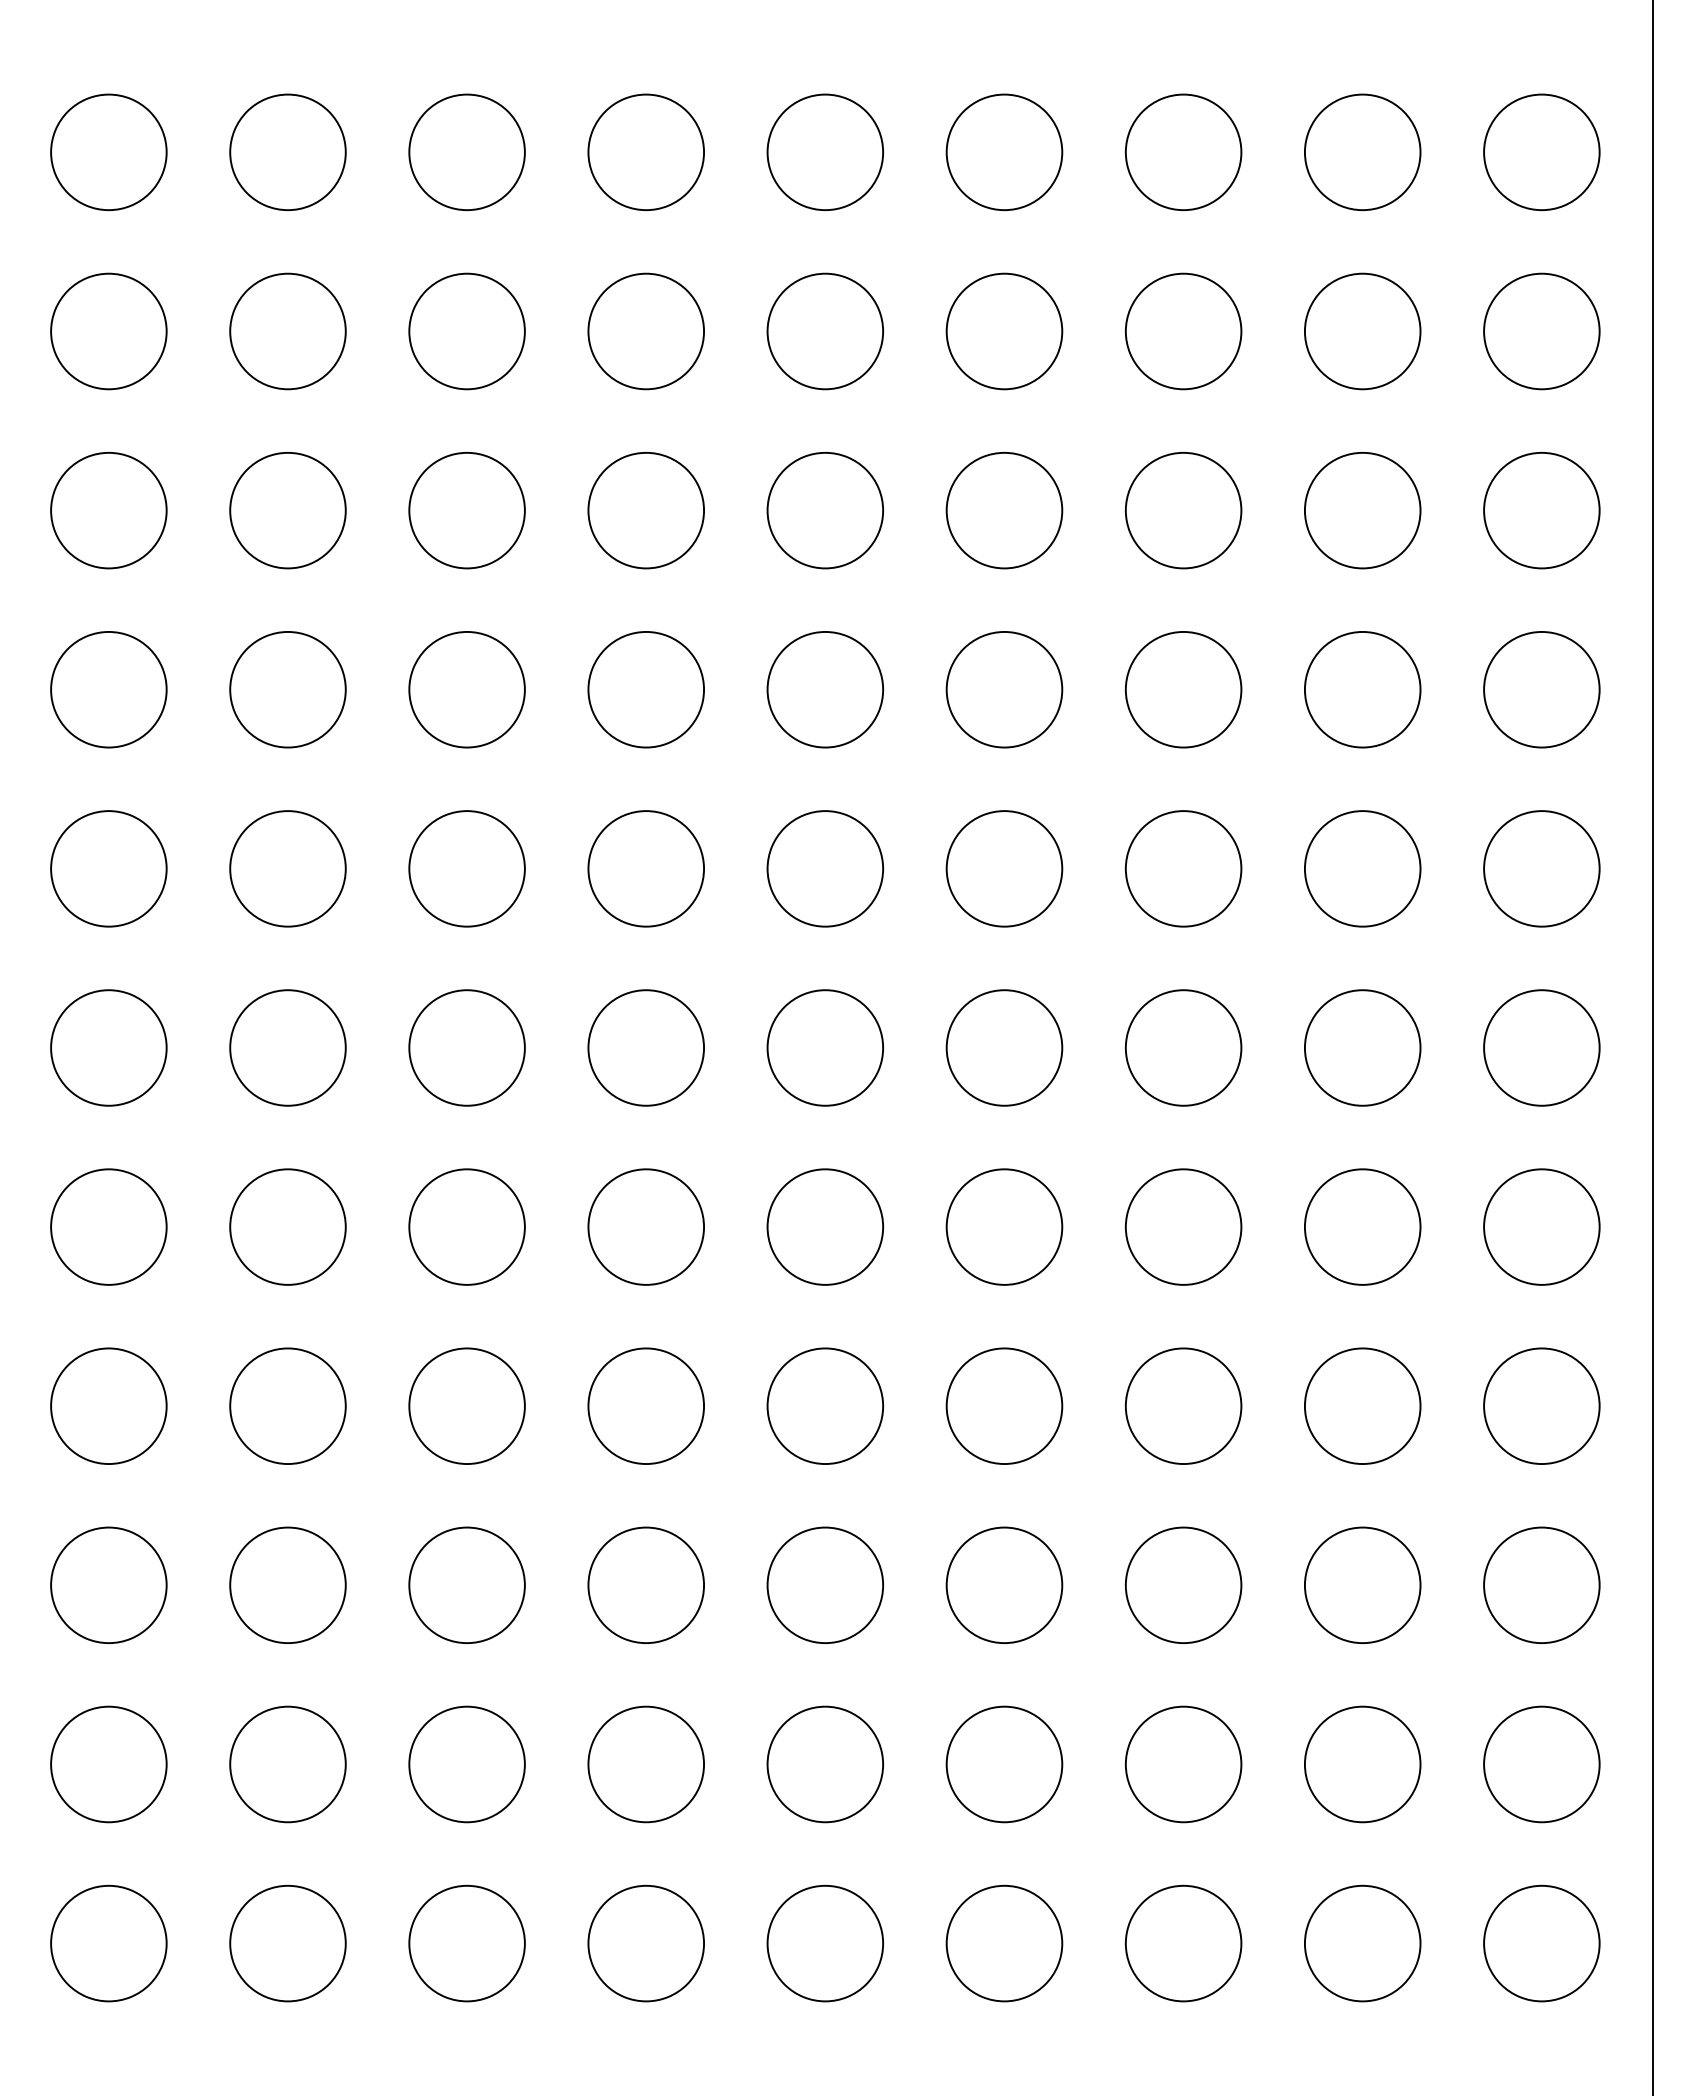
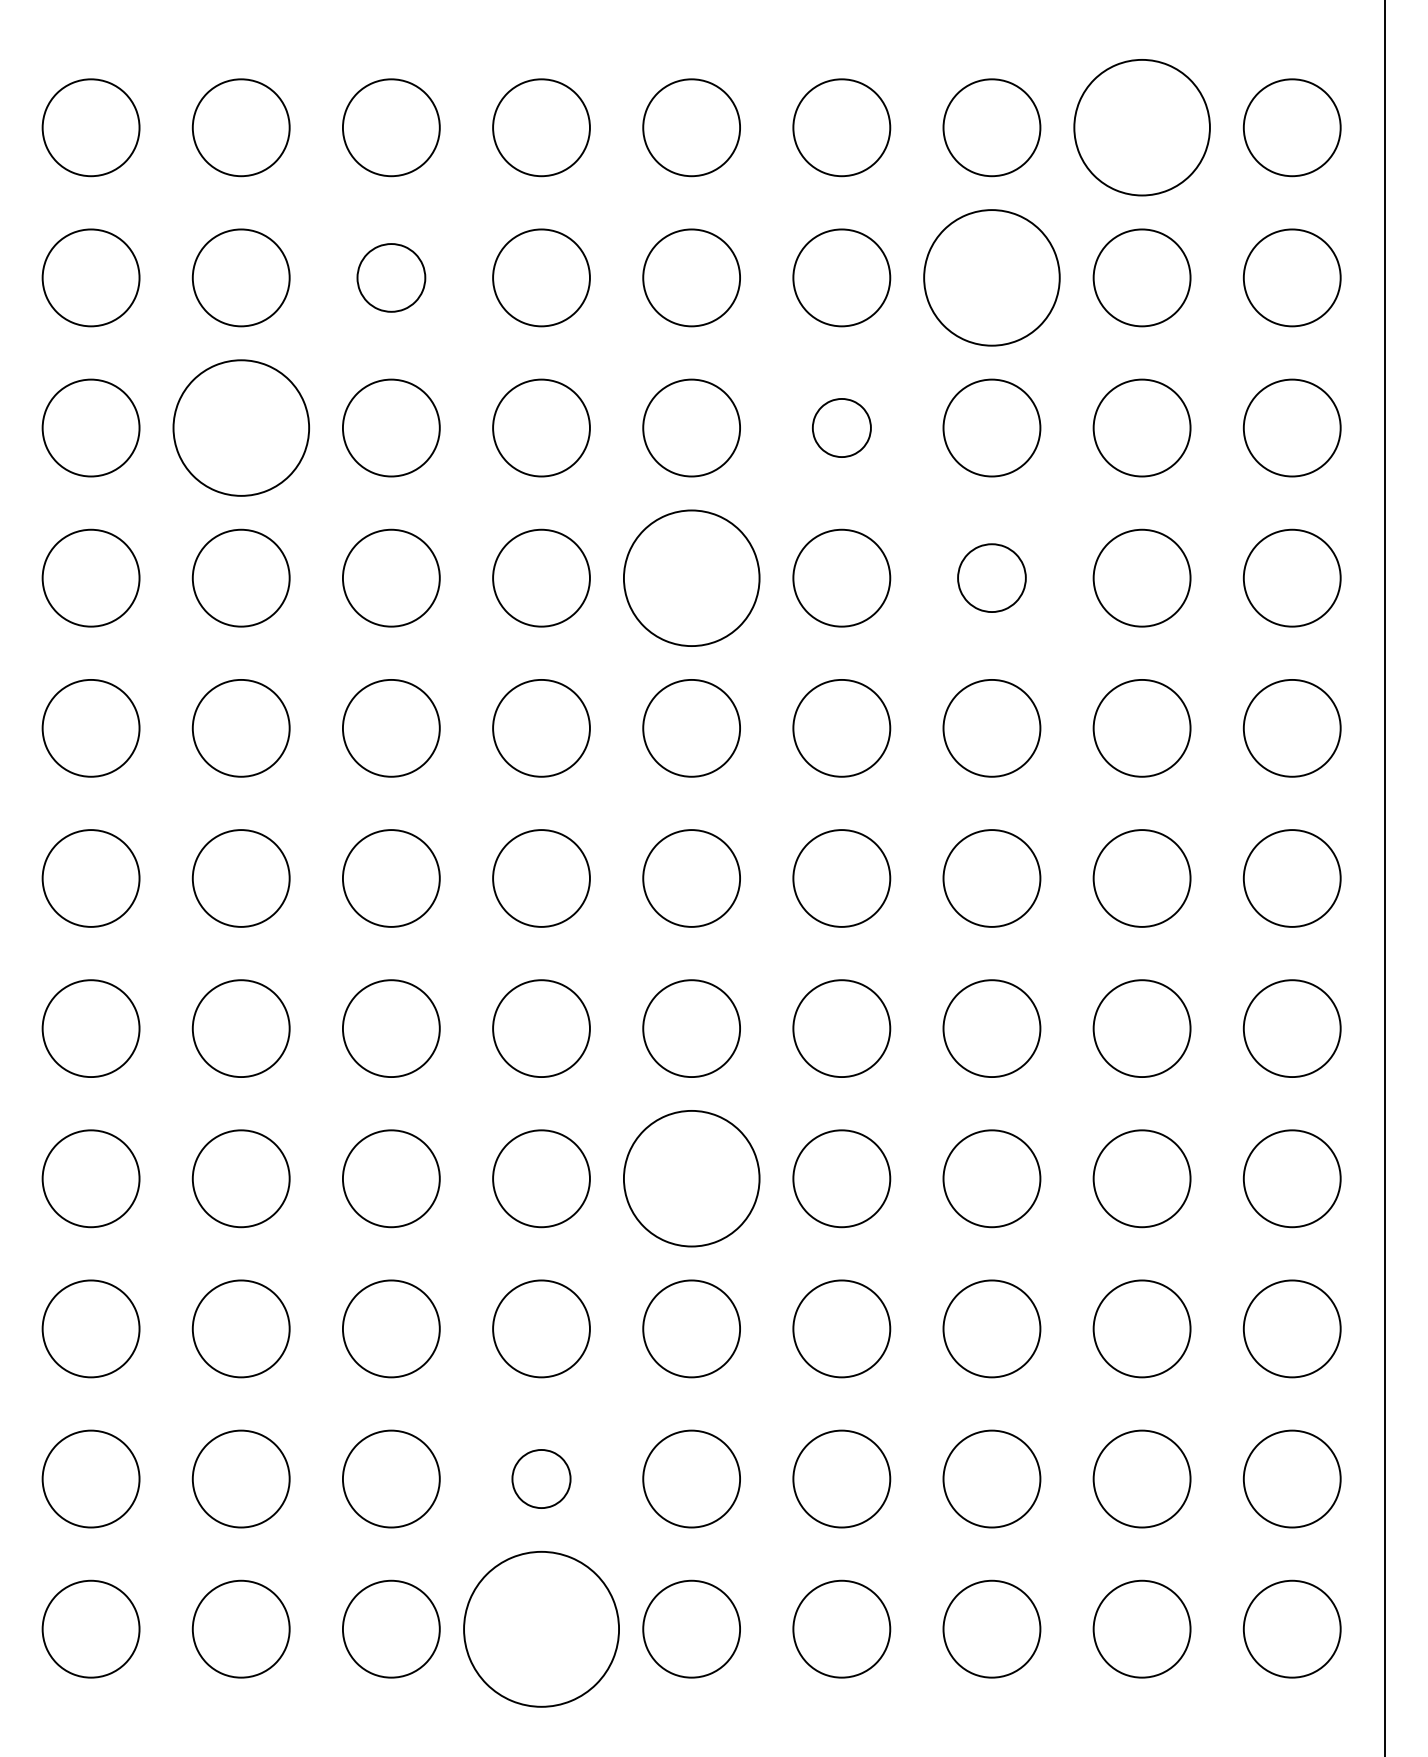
part: (1362, 152) -> (1141, 127), size x1.4
part: (467, 331) -> (391, 277), size x0.7
part: (1183, 331) -> (991, 277), size x1.4
part: (287, 509) -> (240, 427), size x1.4
part: (1004, 509) -> (841, 427), size x0.6
part: (825, 688) -> (691, 577), size x1.4
part: (1183, 688) -> (991, 577), size x0.7
part: (825, 1405) -> (691, 1178), size x1.4
part: (646, 1763) -> (541, 1478), size x0.6
part: (646, 1942) -> (541, 1628), size x1.6

